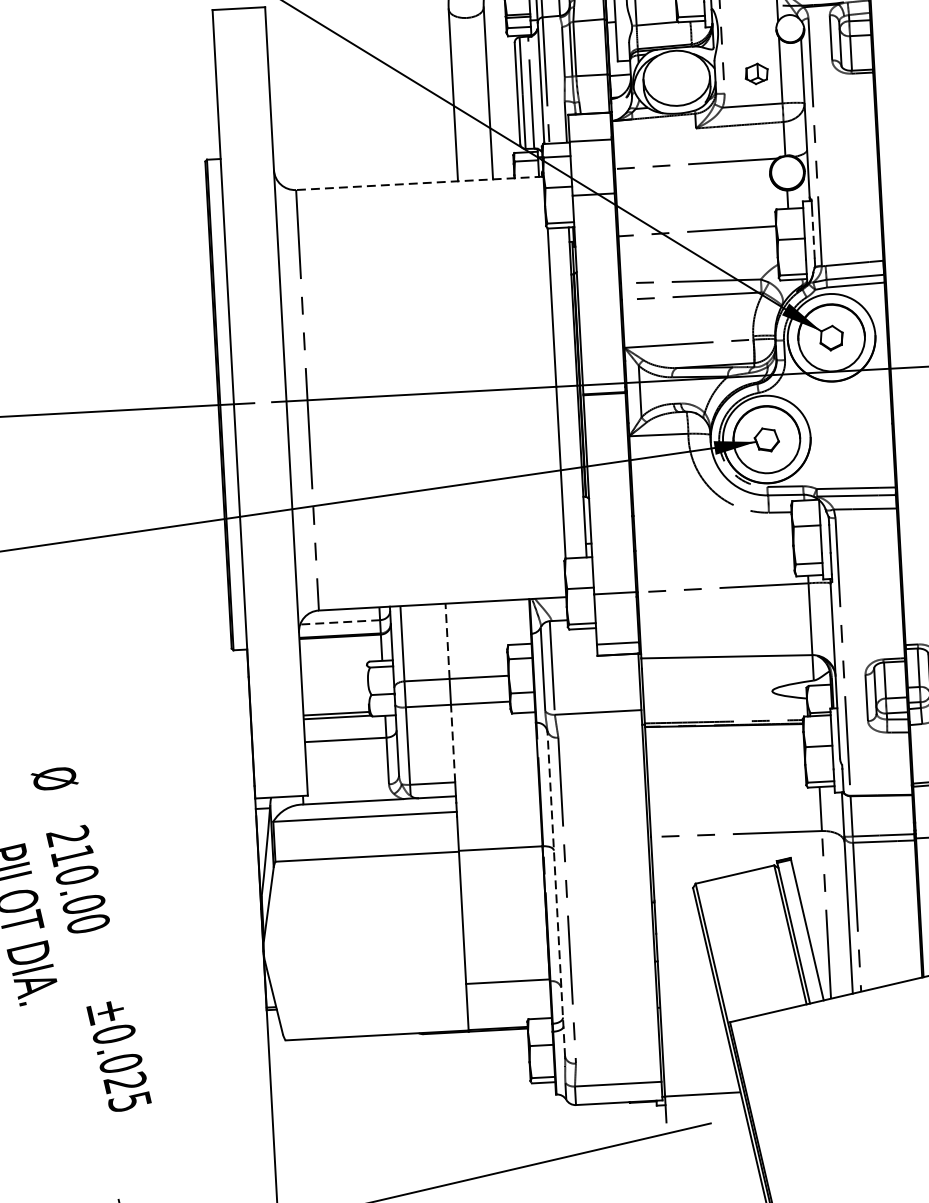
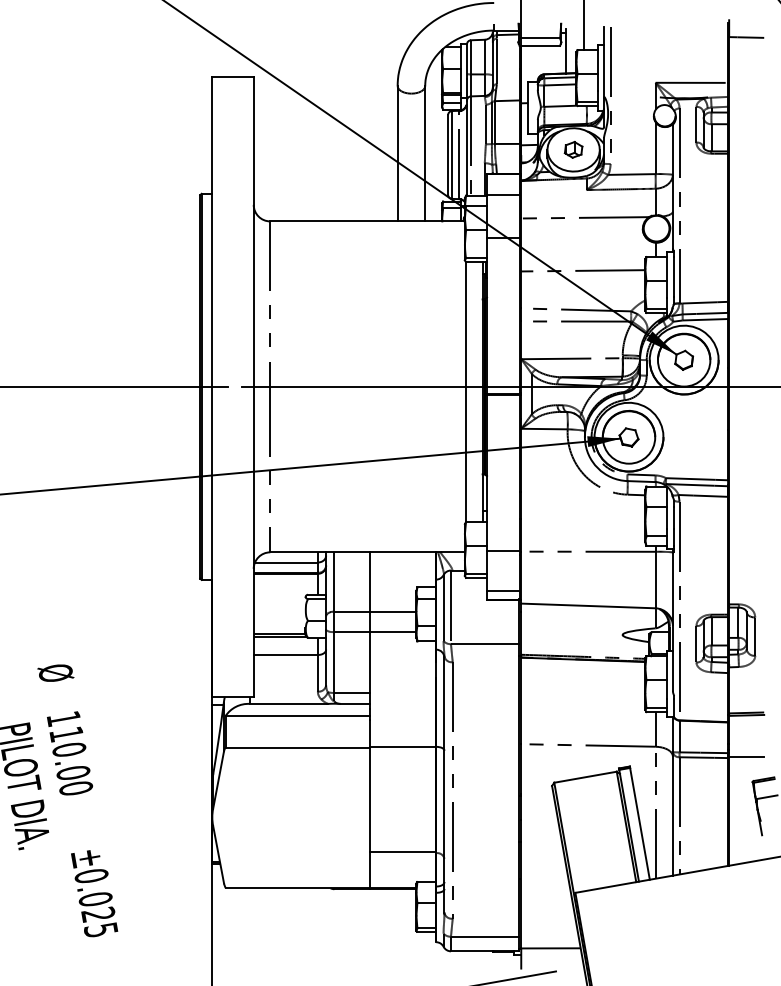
part: (756, 73) -> (573, 149), moved
line: (419, 183) -> (367, 221), dashed -> solid
line: (813, 232) -> (674, 276), dashed -> solid
line: (338, 622) -> (285, 562), dashed -> solid
line: (447, 640) -> (369, 581), dashed -> solid
line: (452, 743) -> (369, 662), dashed -> solid
text: (67, 835) -> (63, 718), 210.00 -> 110.00
line: (556, 893) -> (444, 784), dashed -> solid

